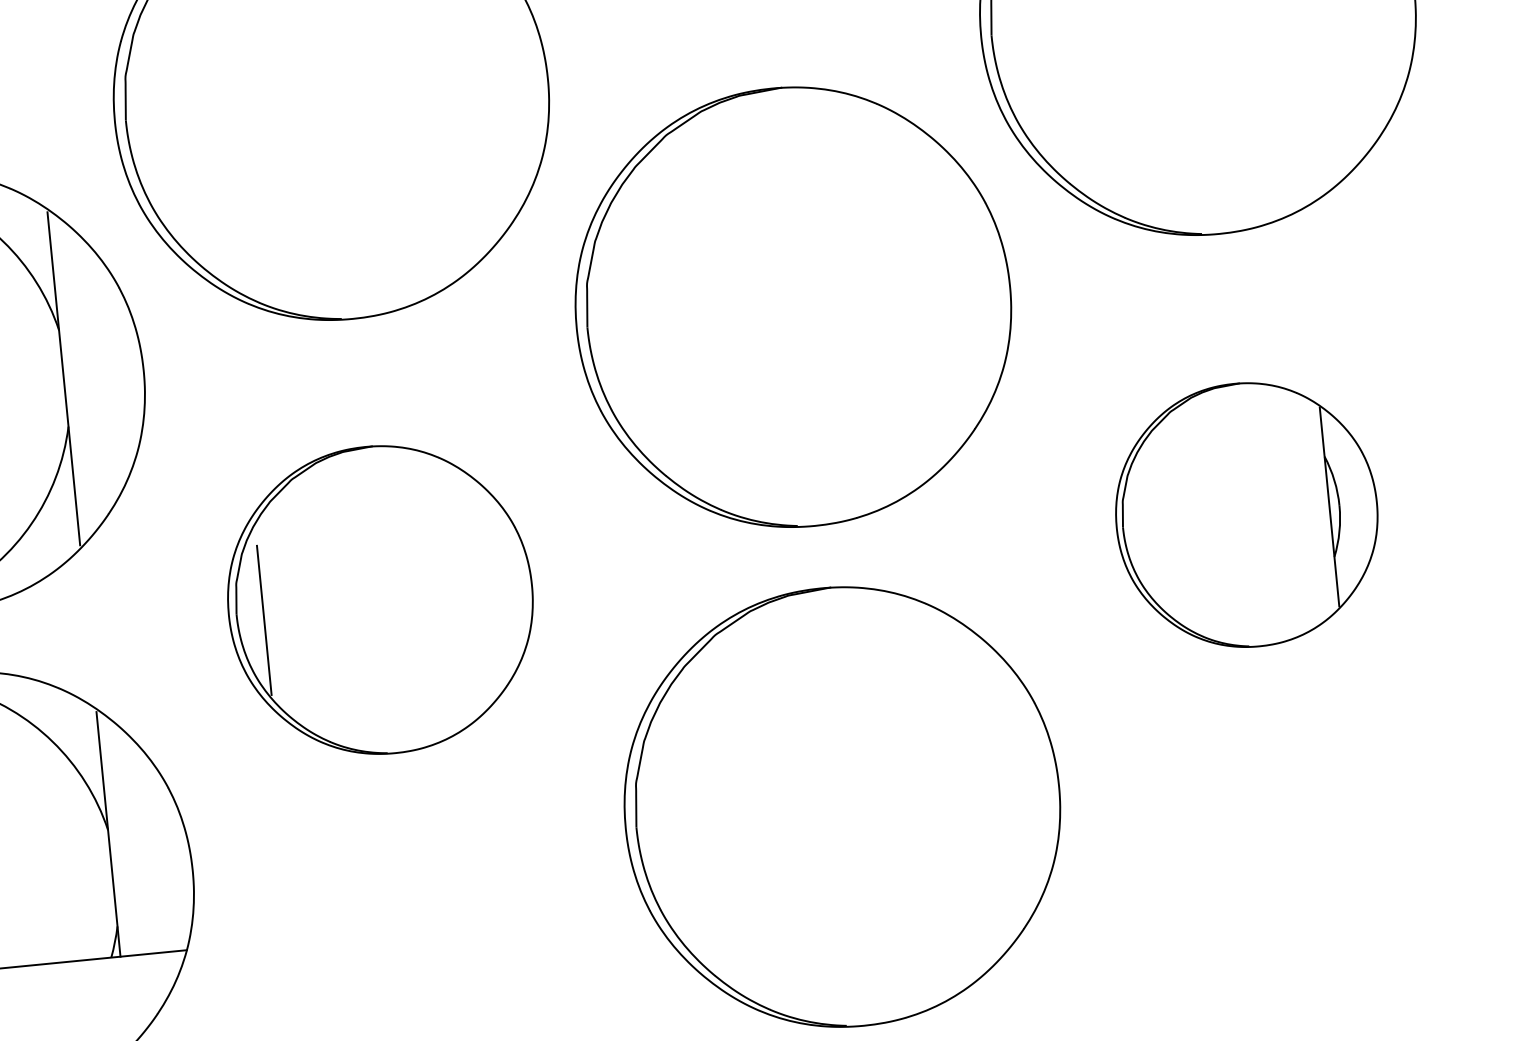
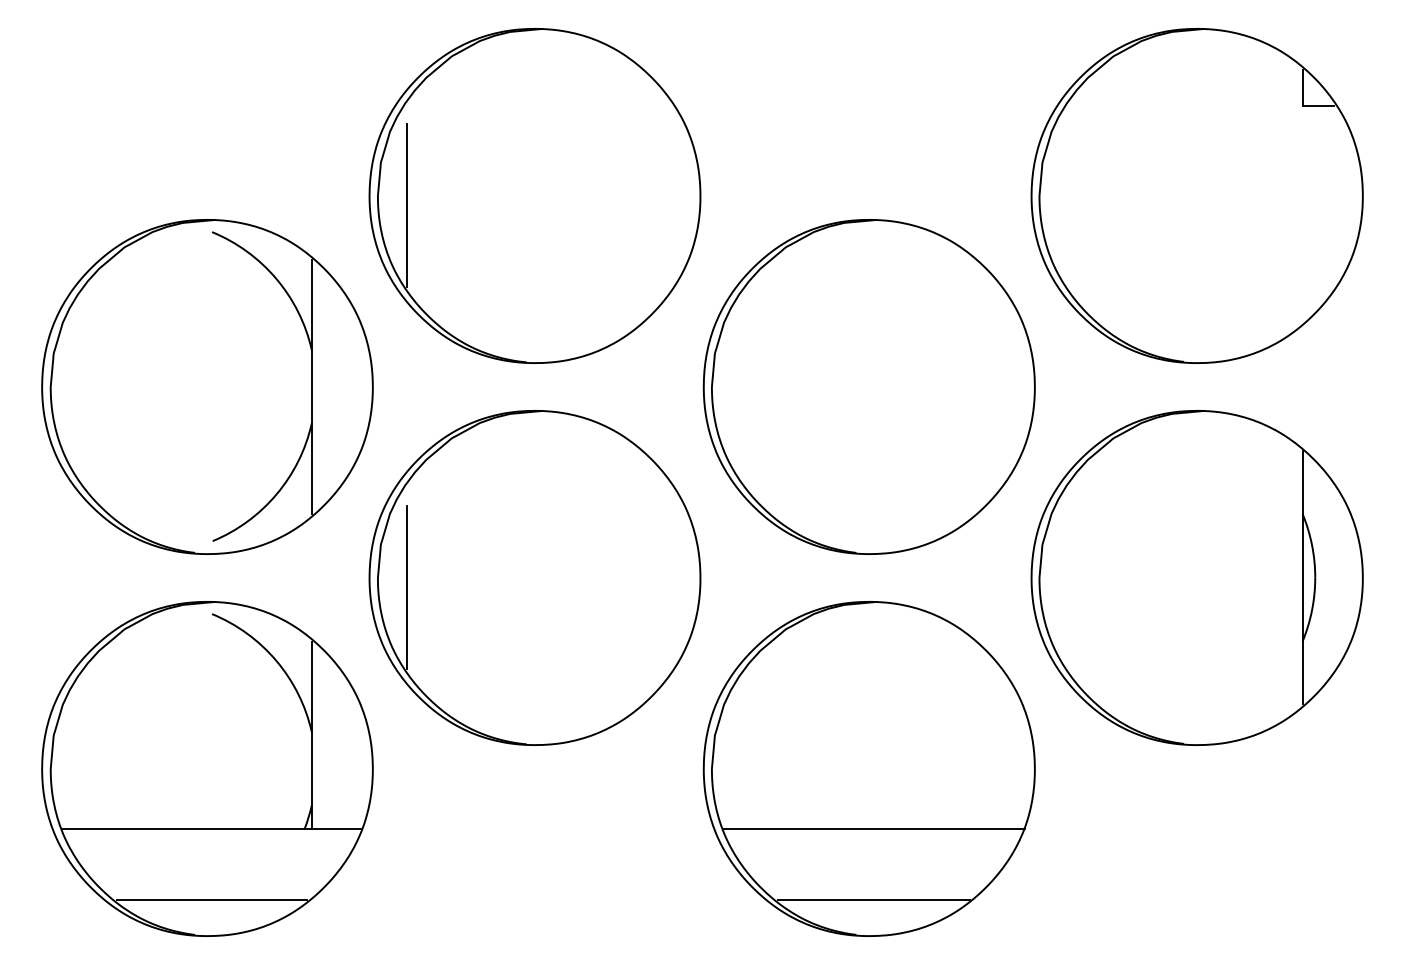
line: (165, 129) -> (407, 205), added
part: (1245, 514) -> (1196, 577), size x1.67
part: (379, 599) -> (534, 577), size x1.43
line: (855, 884) -> (873, 828), added
line: (864, 978) -> (873, 900), added

